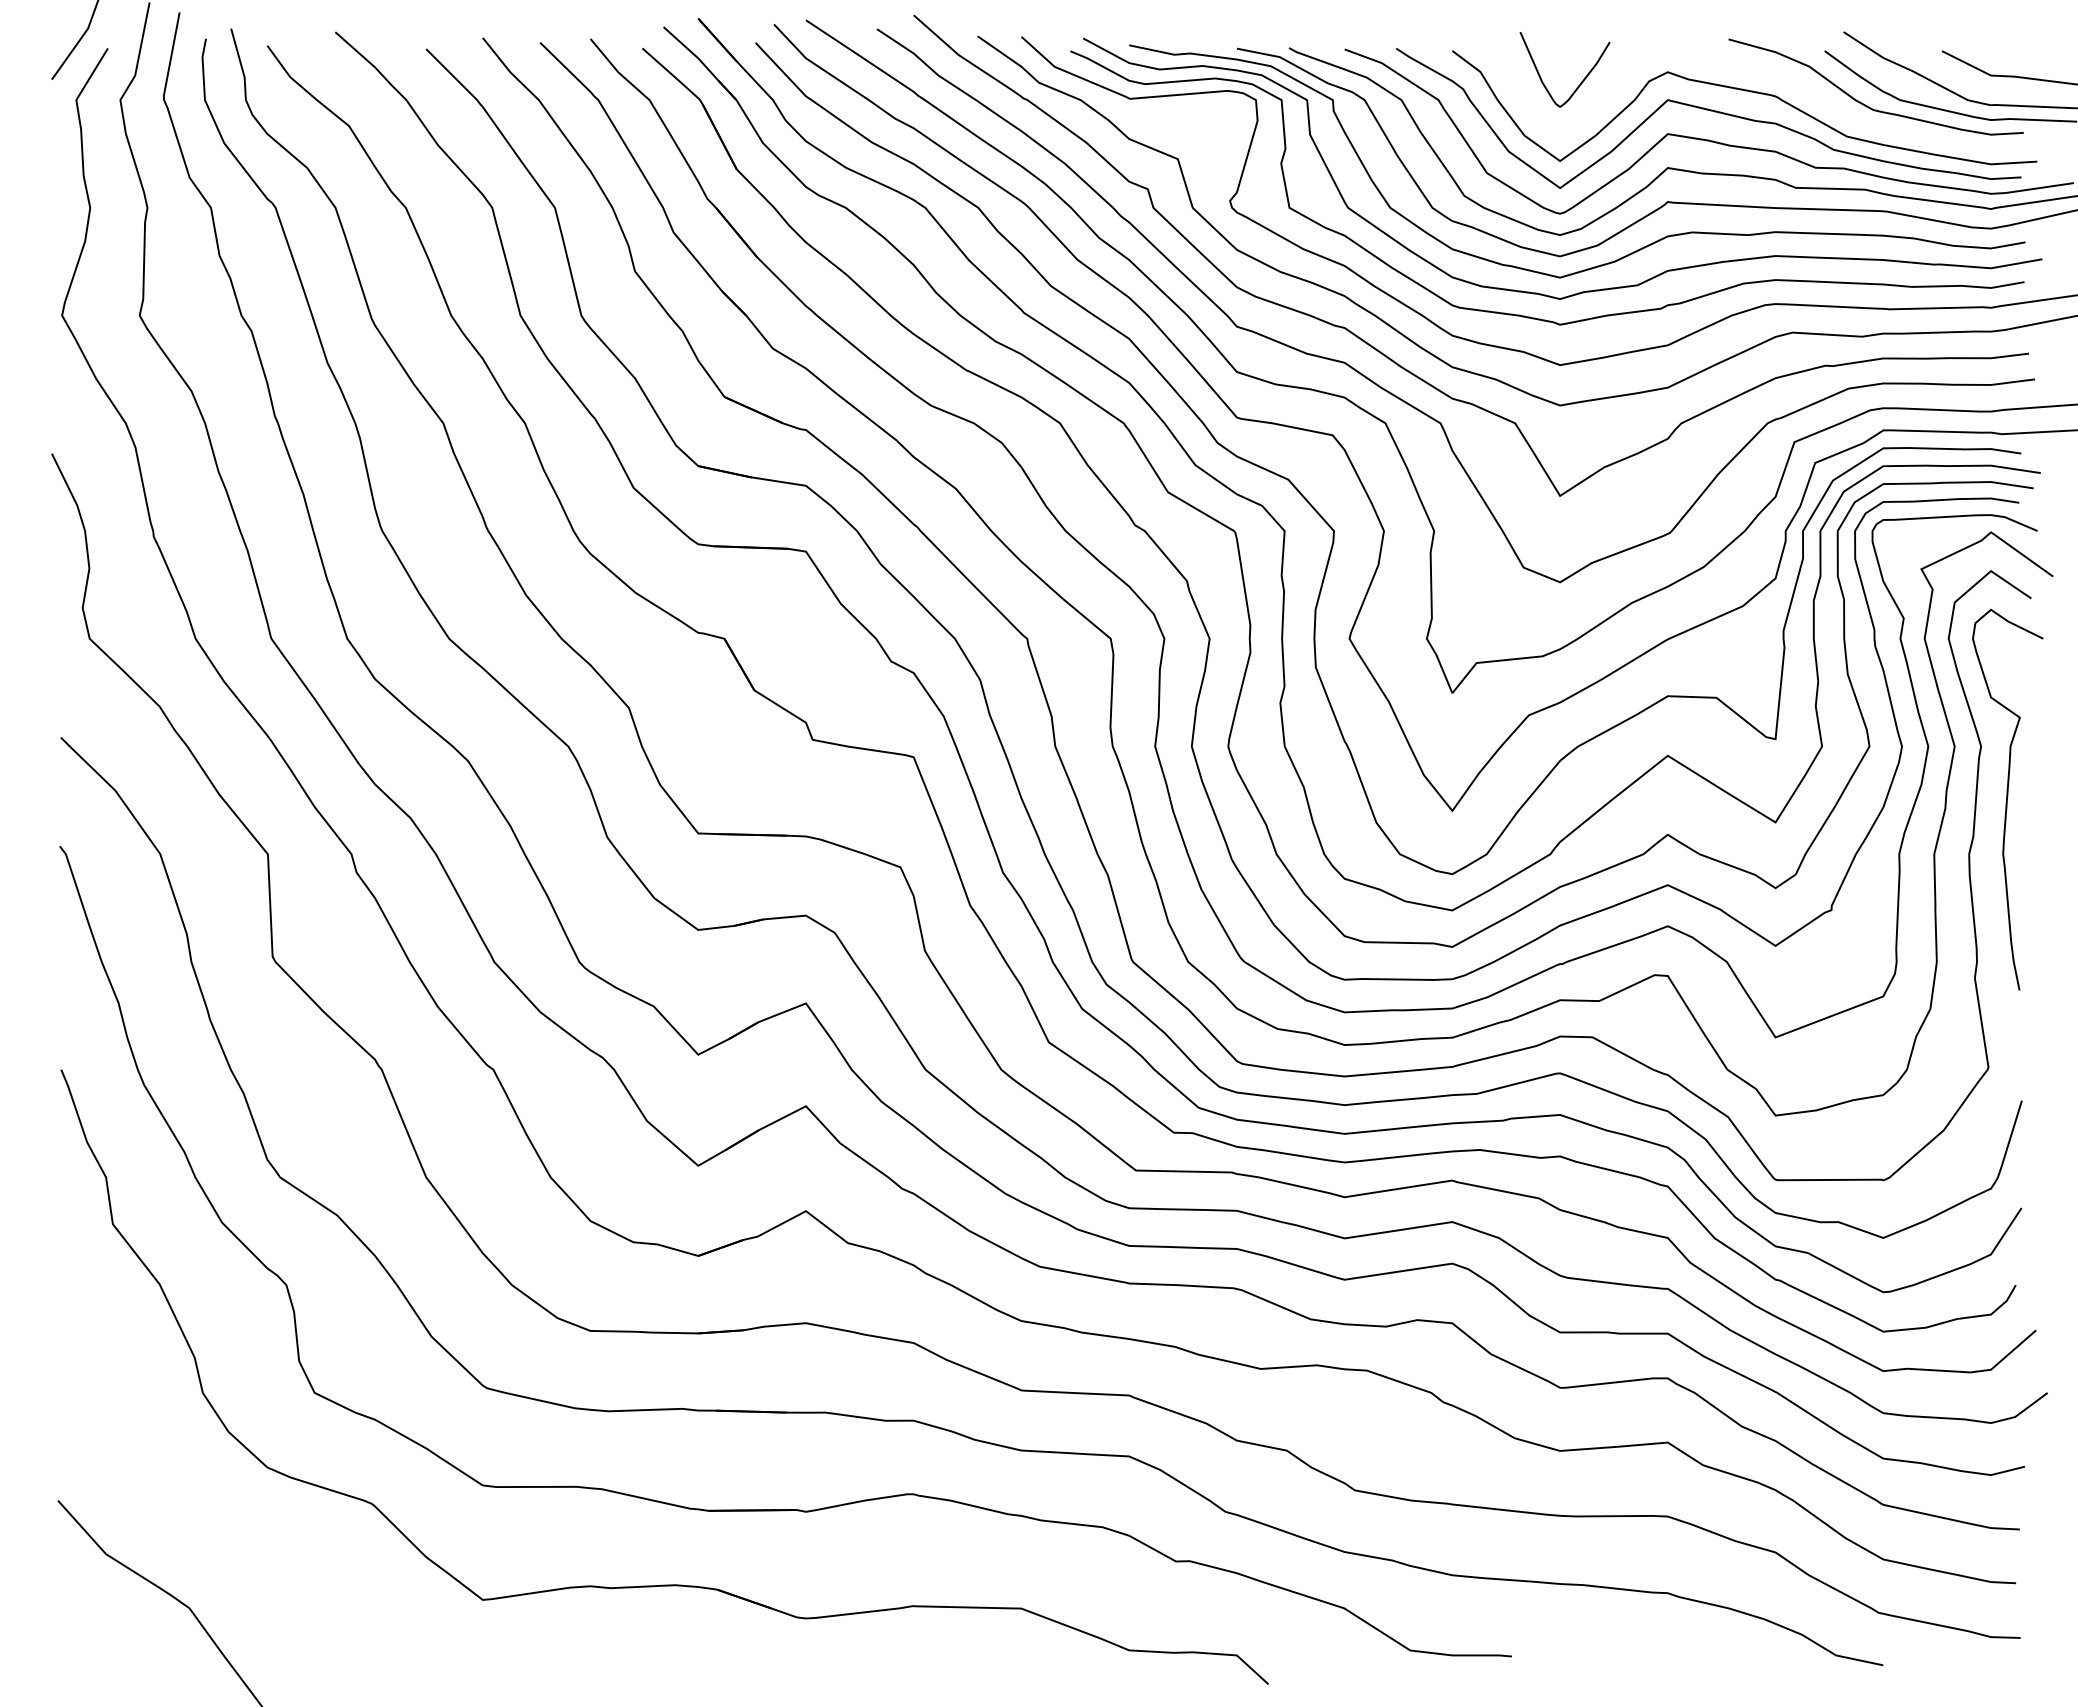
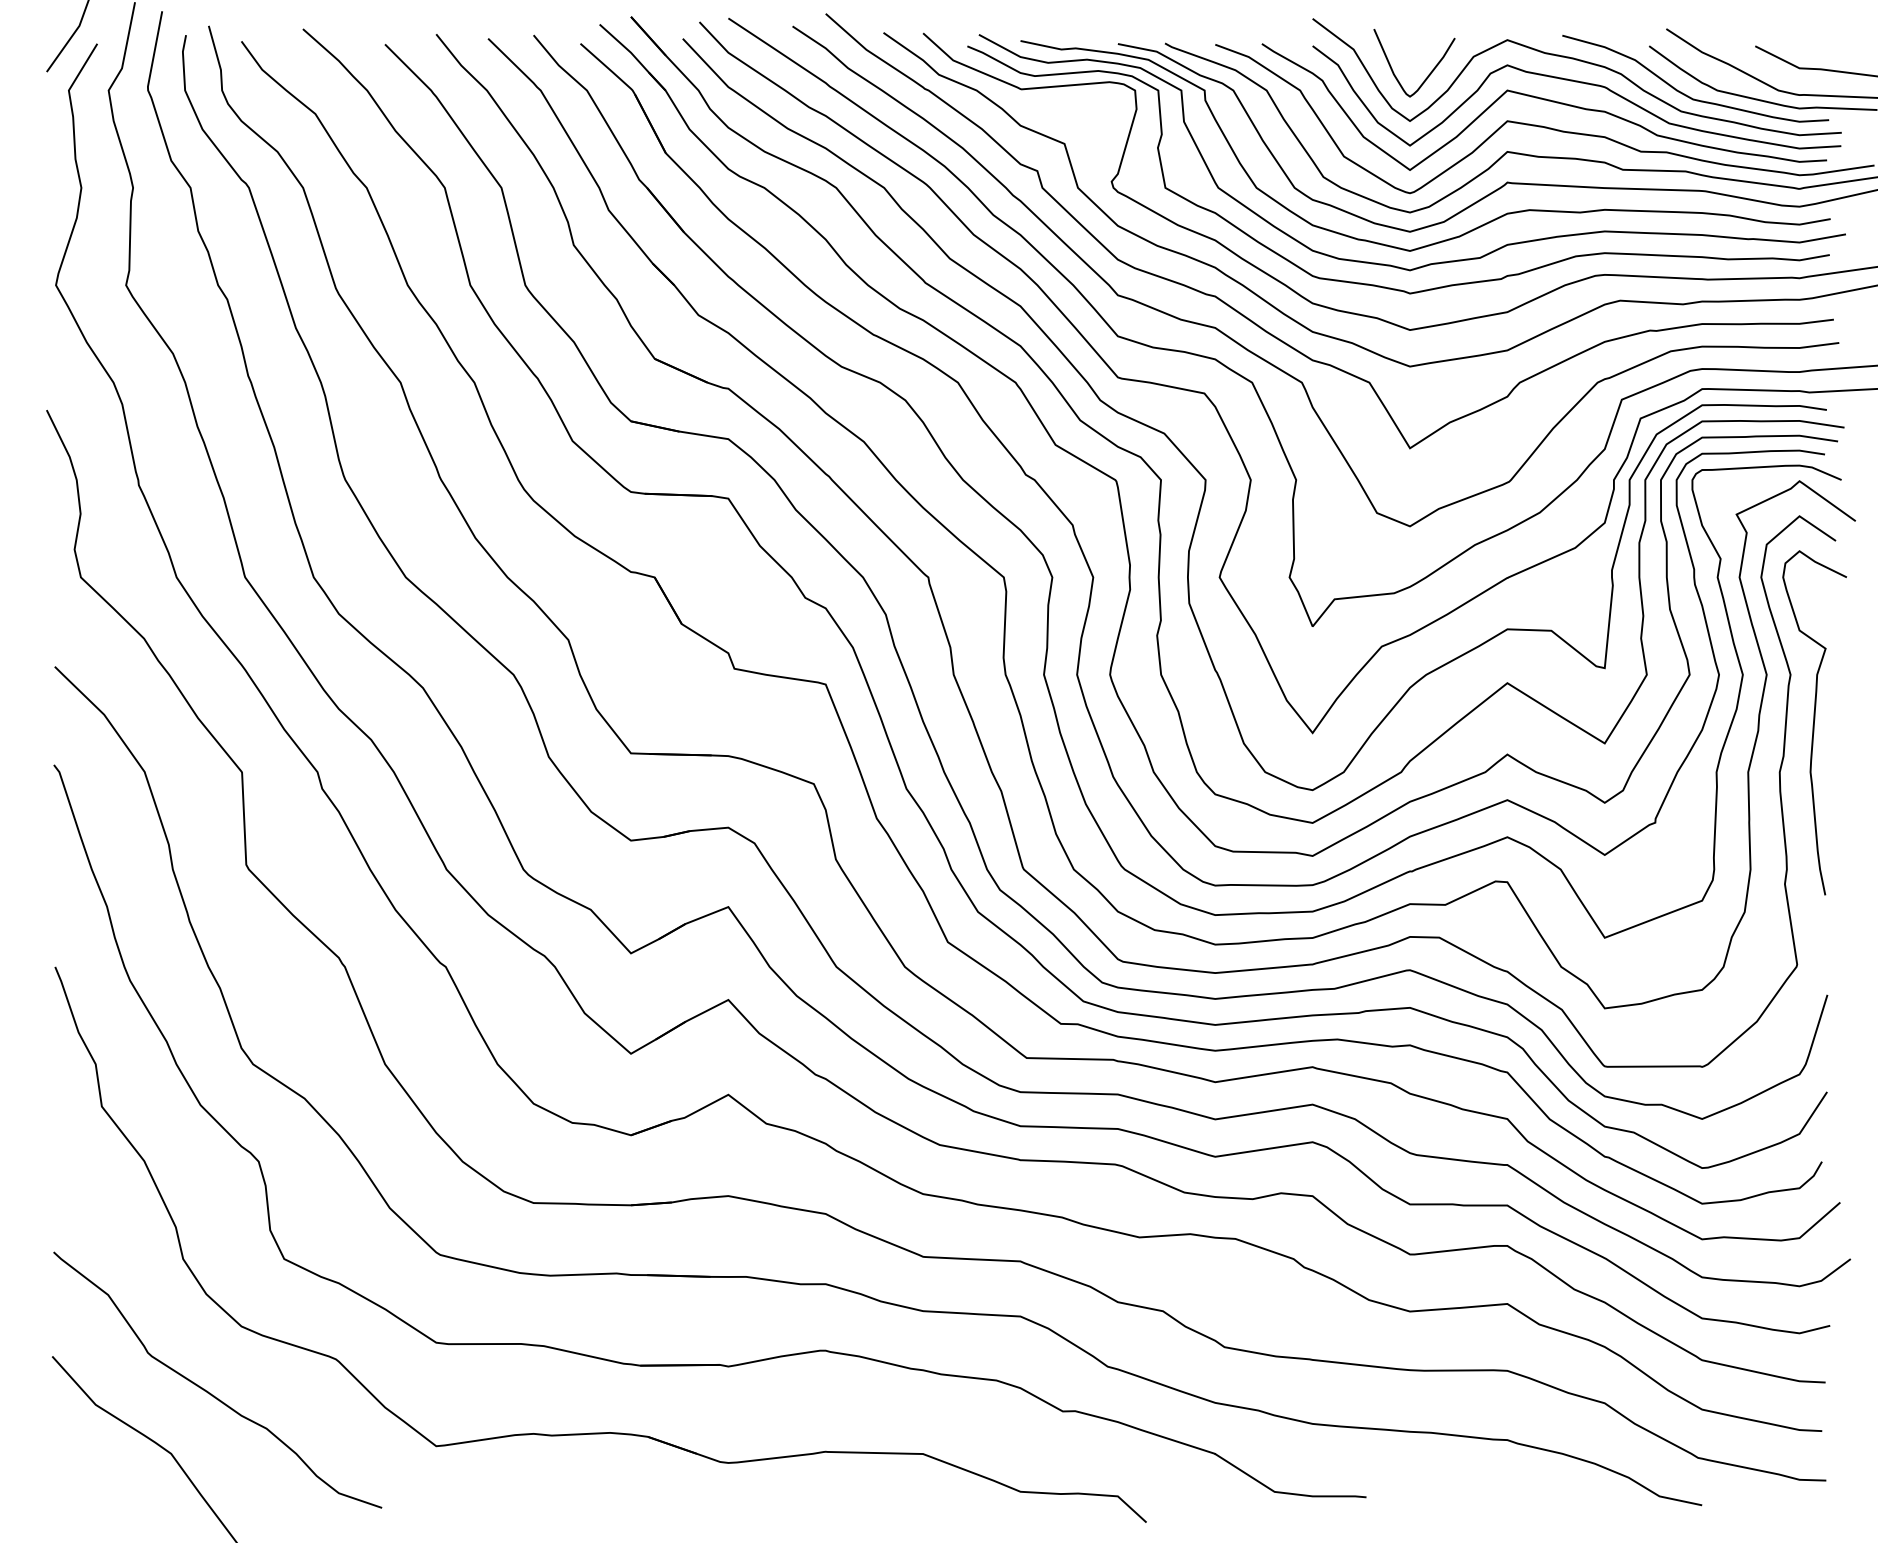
curve: (1749, 68) -> (1581, 61), added
curve: (232, 1540) -> (210, 1392), added

